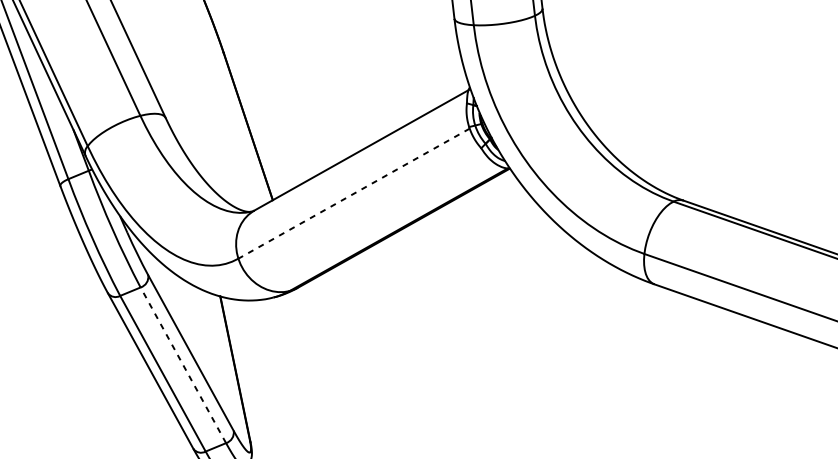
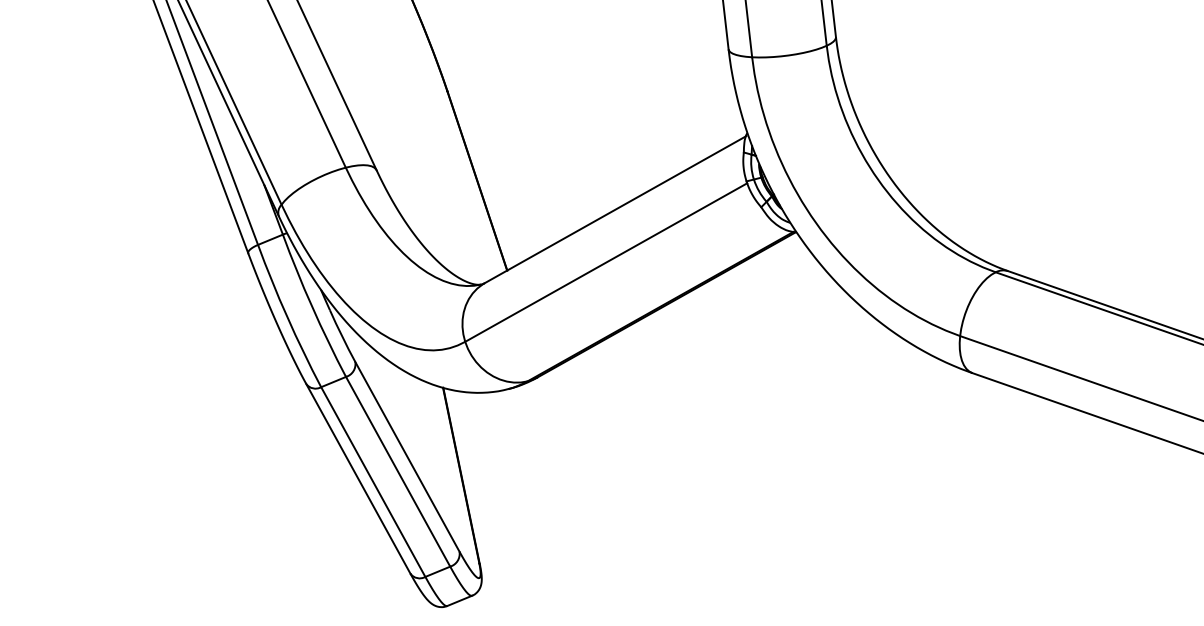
line: (354, 193) -> (606, 262), dashed -> solid
line: (182, 365) -> (397, 471), dashed -> solid

